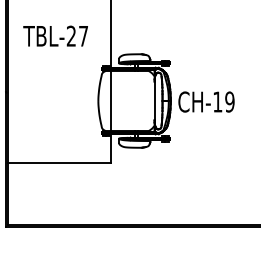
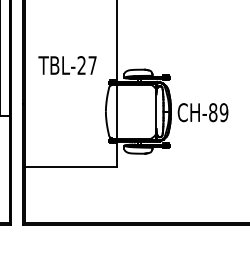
text: (55, 36) -> (67, 65), moved
text: (218, 101) -> (213, 112), CH-19 -> CH-89

